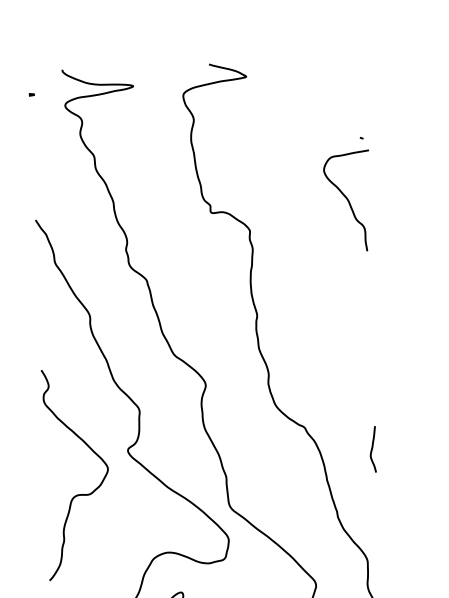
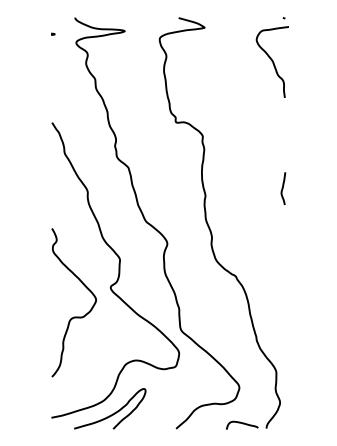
part: (346, 194) -> (271, 57), moved
curve: (373, 449) -> (283, 188), moved

